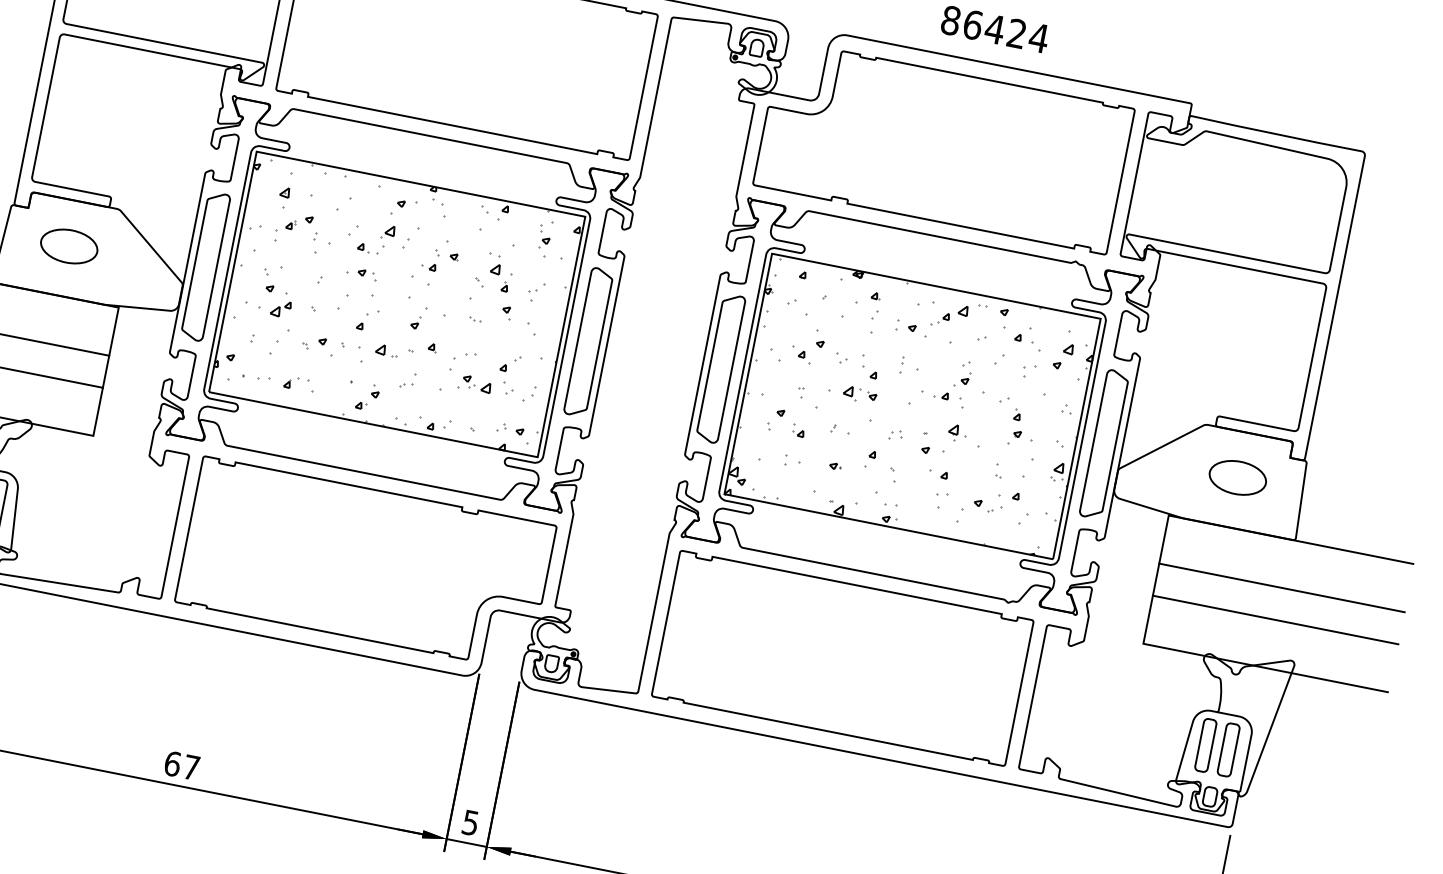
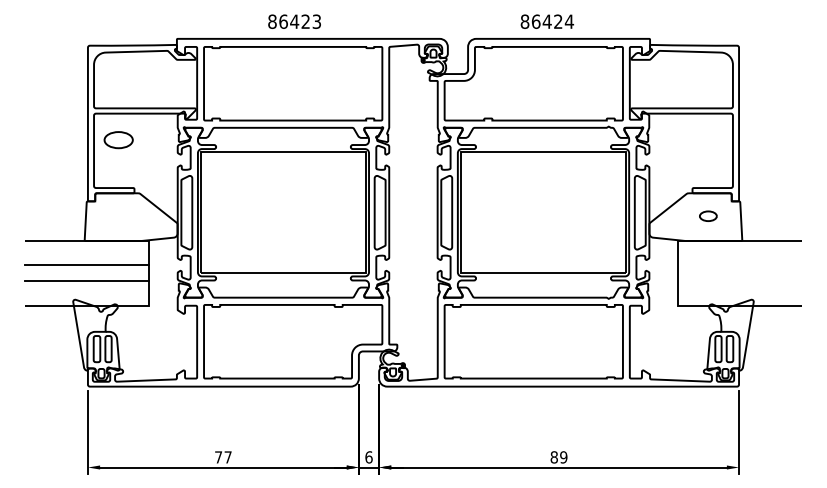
part: (68, 247) -> (118, 140), moved
hatch: (397, 303) -> (283, 212), removed
hatch: (912, 406) -> (543, 212), removed
part: (1238, 478) -> (708, 216), size x0.6
line: (1282, 588) -> (740, 265), removed
line: (1276, 620) -> (740, 281), removed
text: (172, 764) -> (218, 457), 67 -> 77
text: (469, 822) -> (368, 457), 5 -> 6

